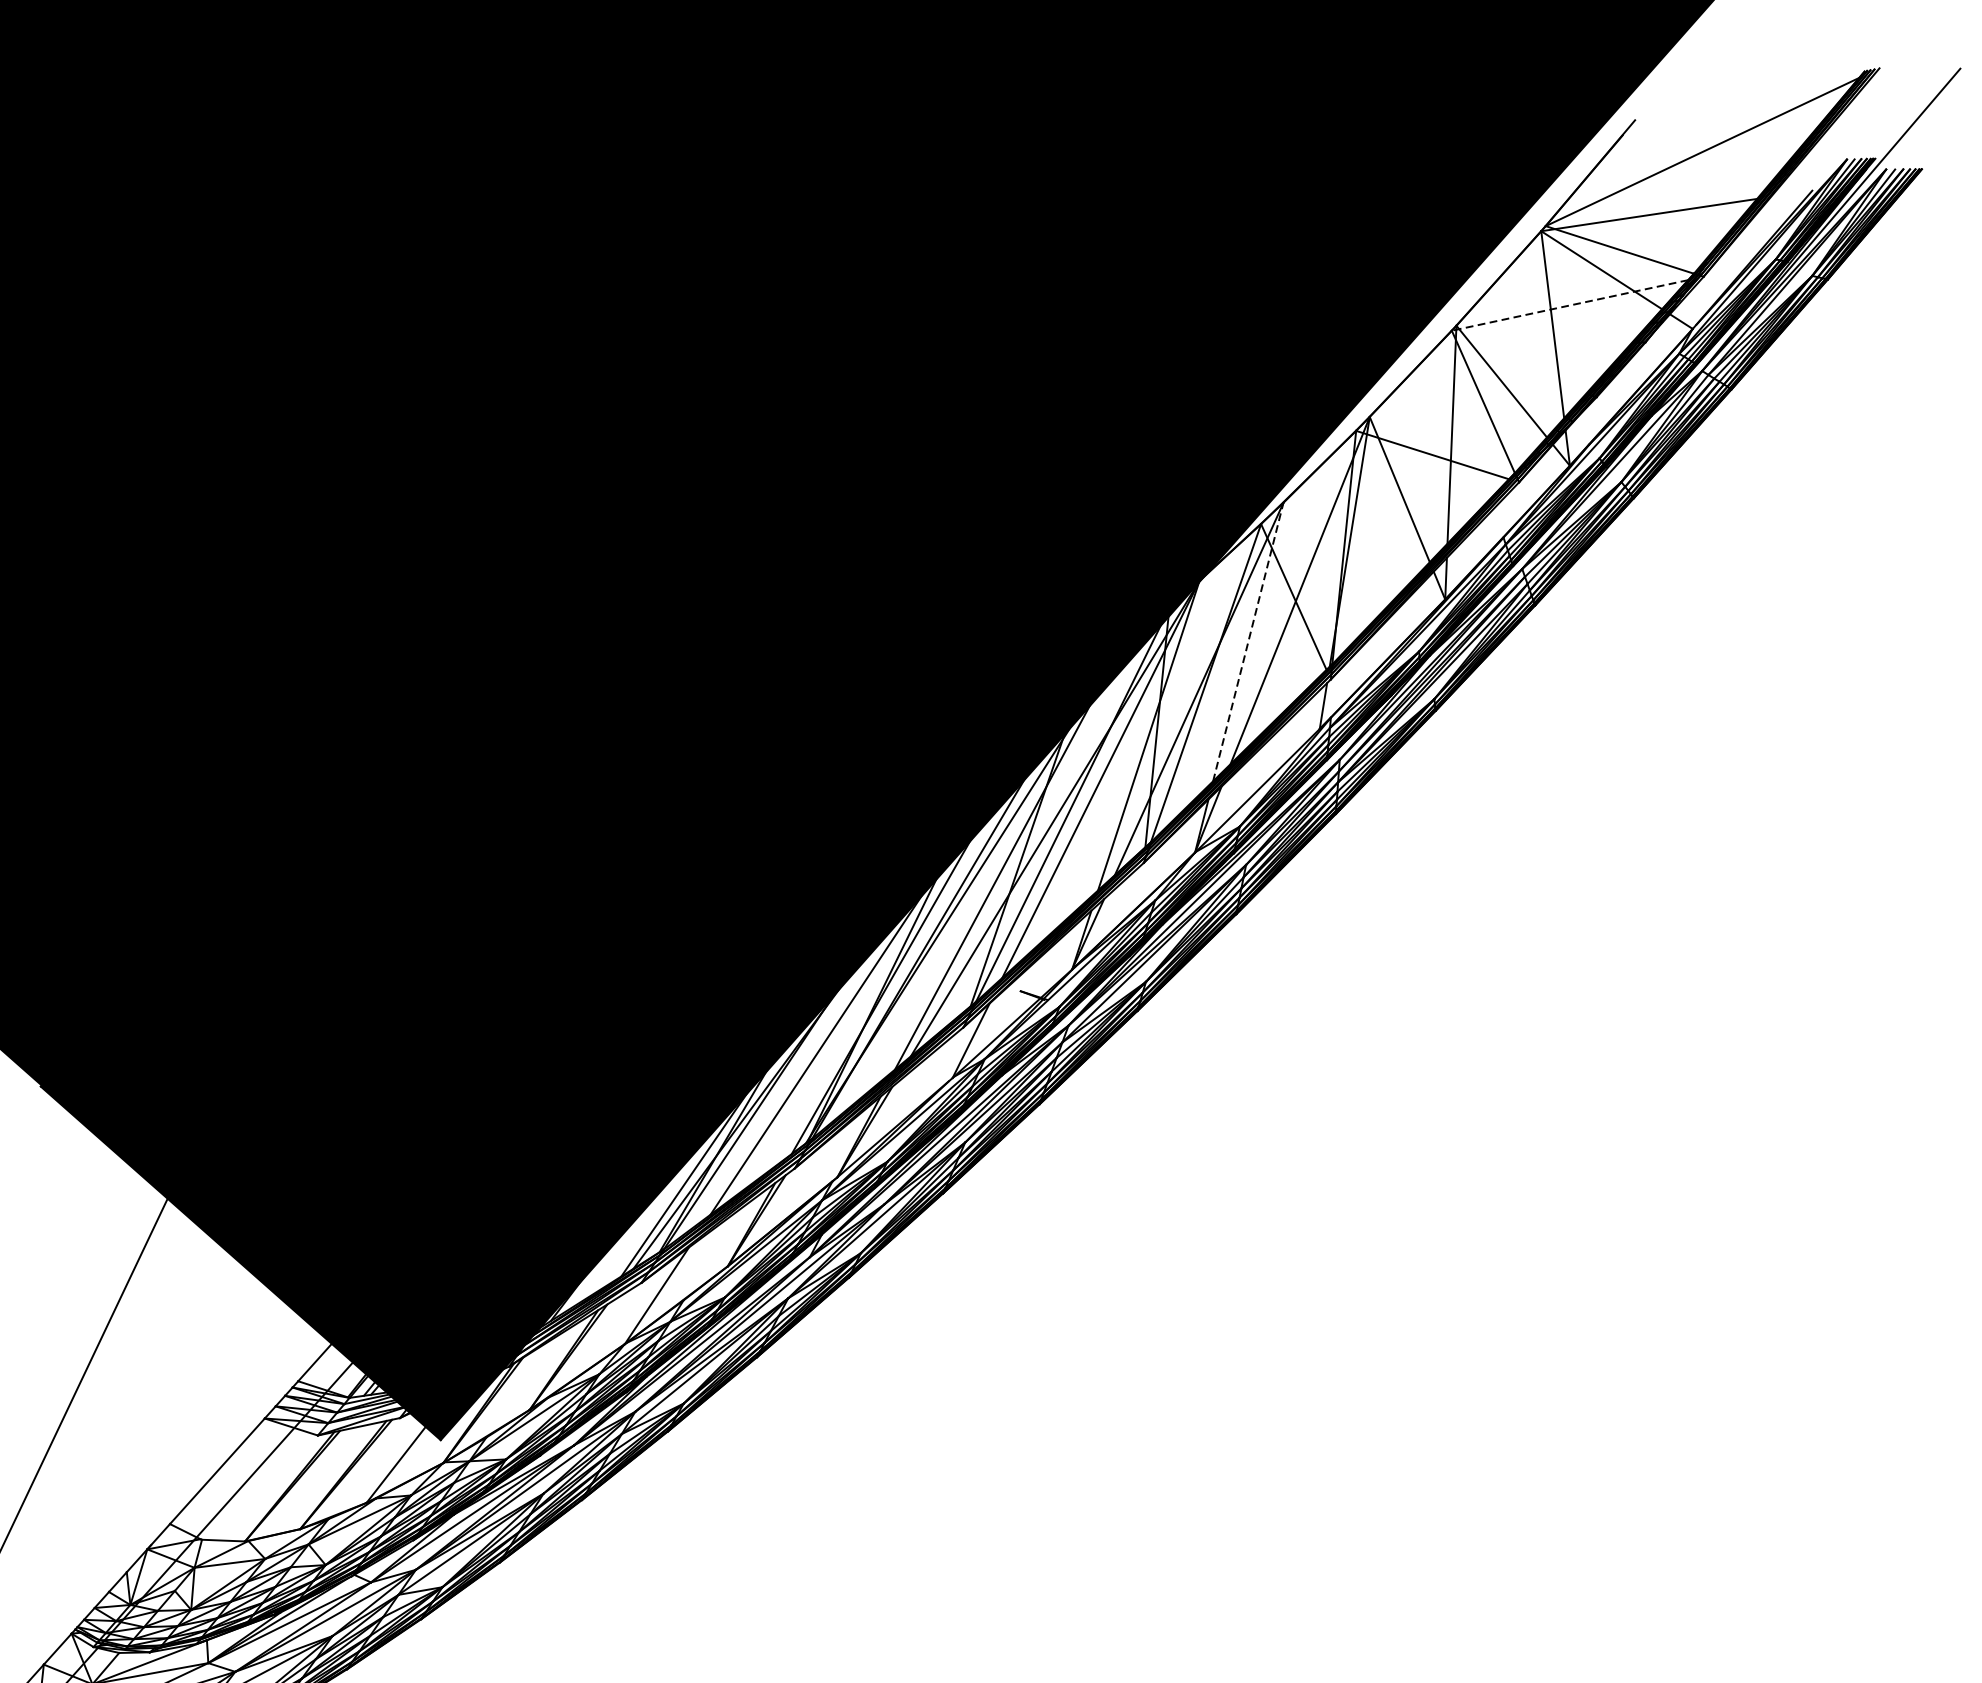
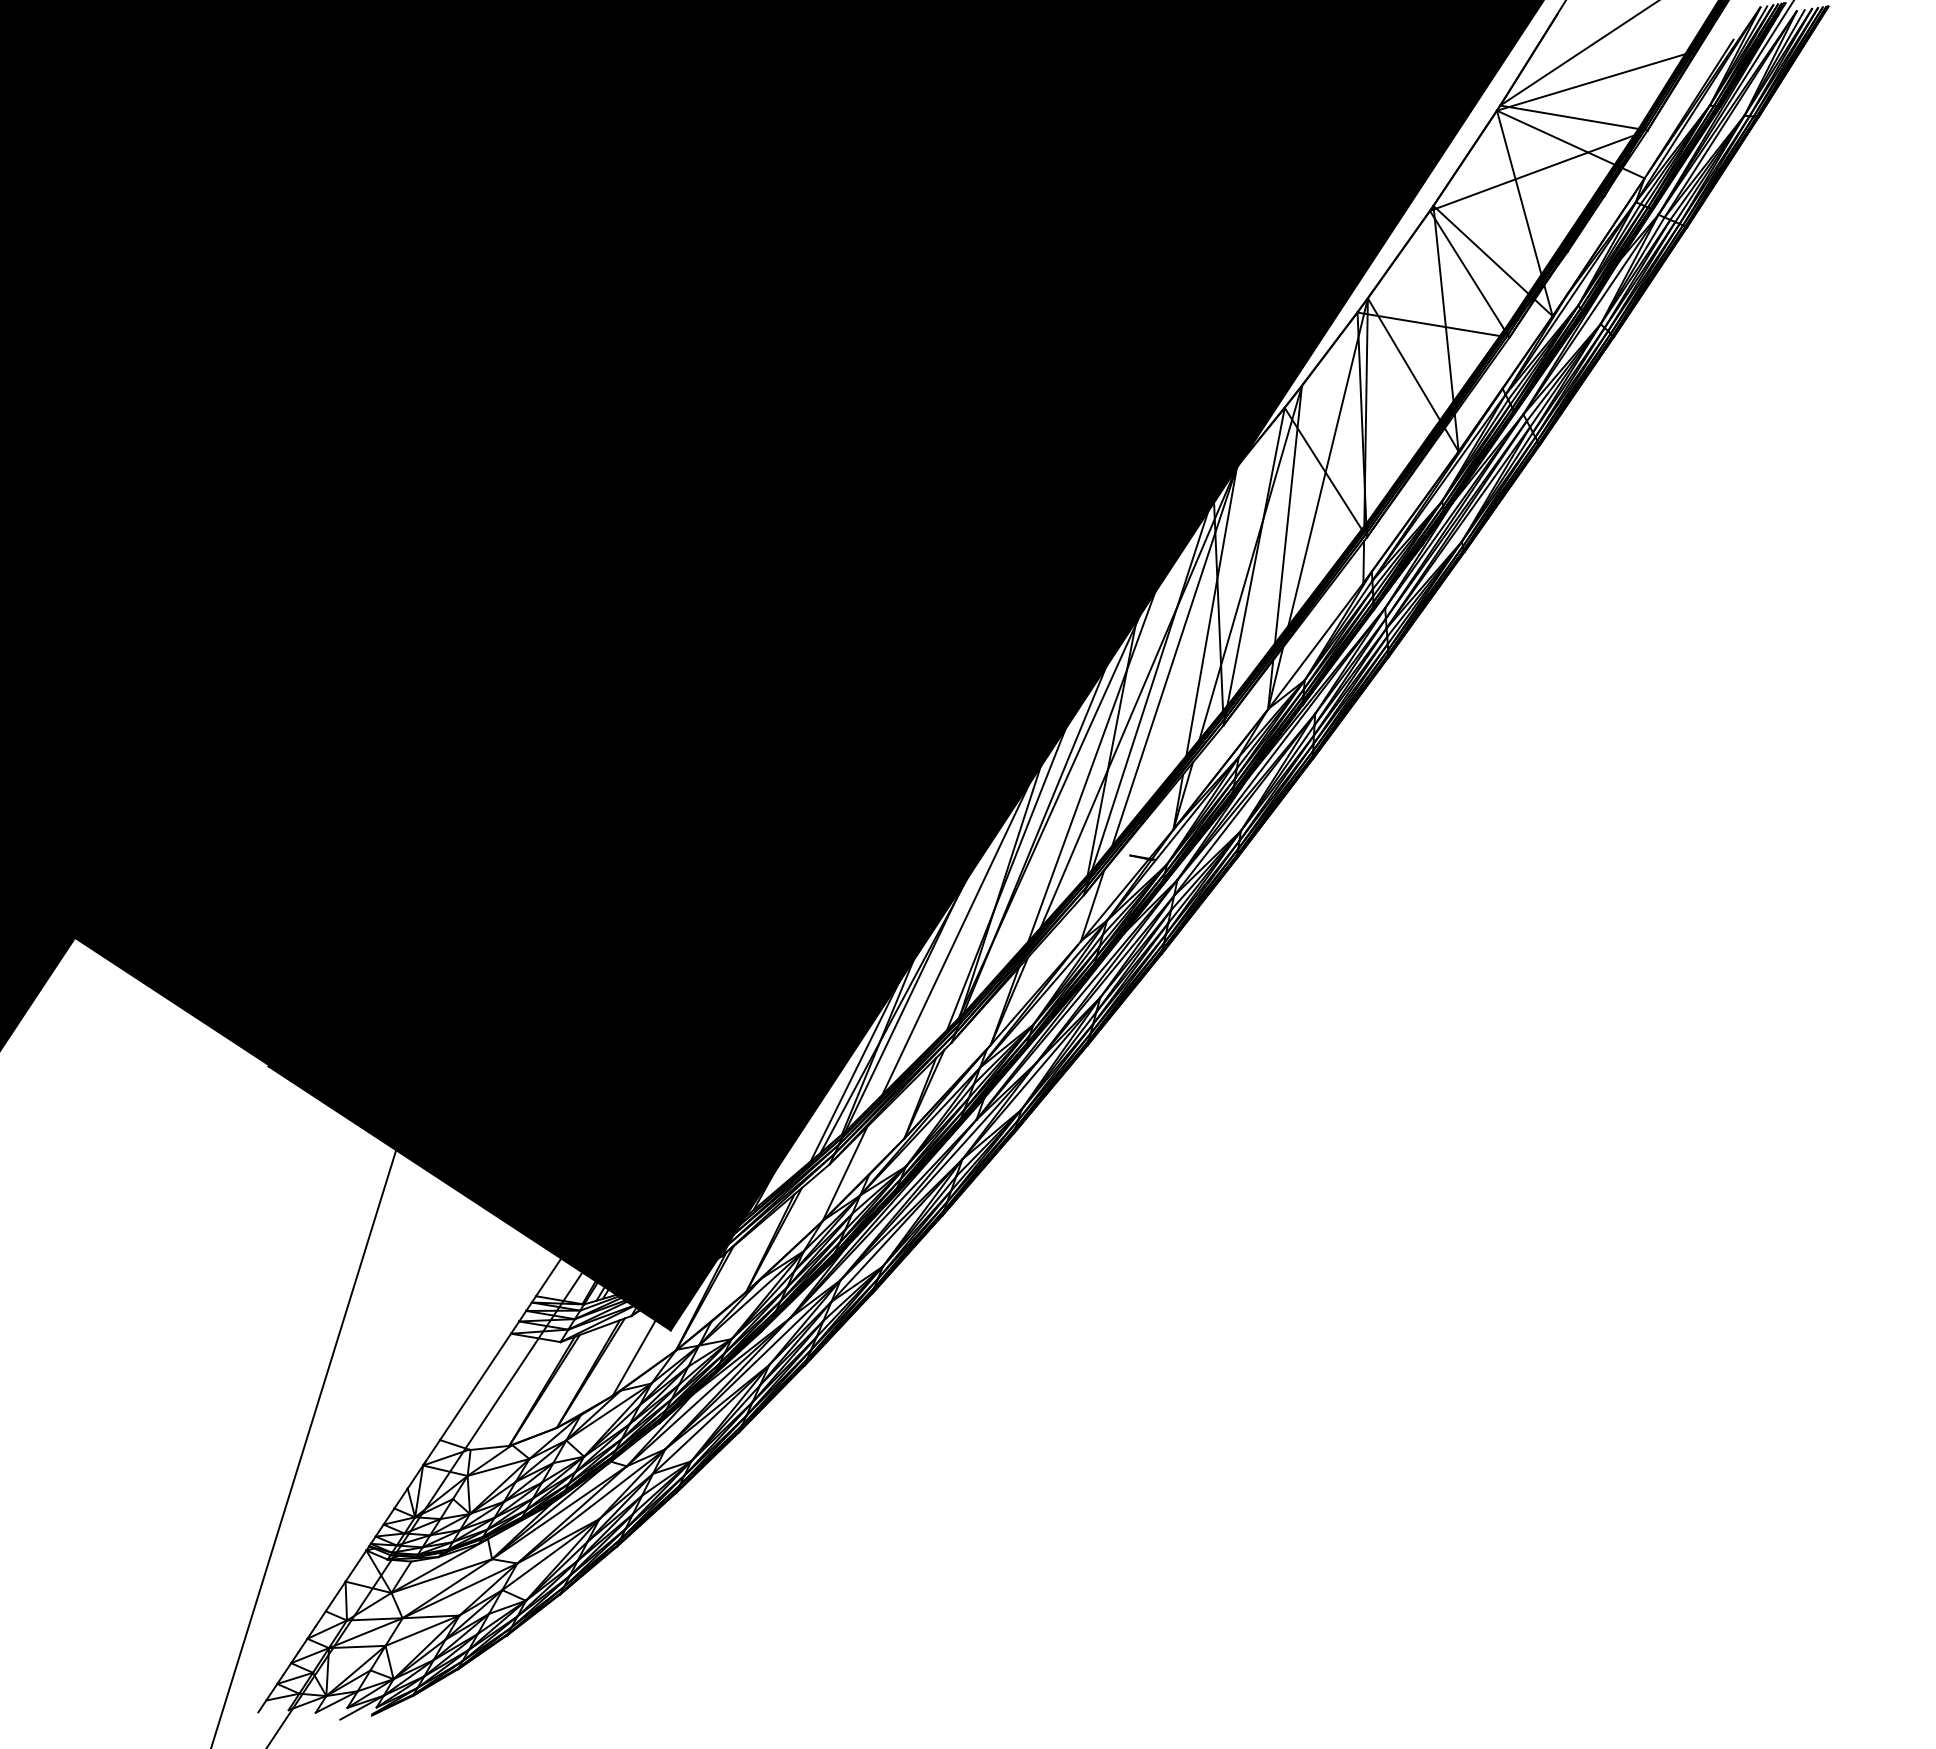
line: (1570, 305) -> (1532, 173), dashed -> solid
line: (1248, 641) -> (1288, 514), dashed -> solid

